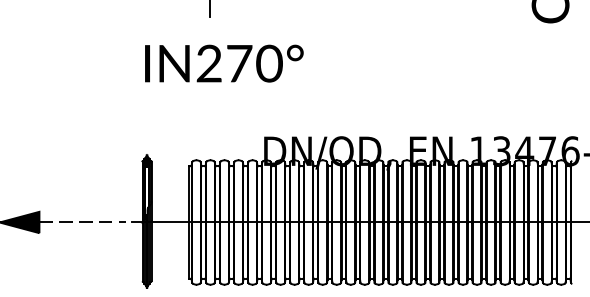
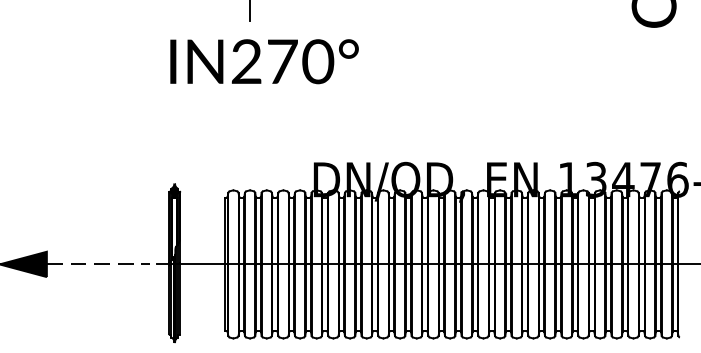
text: (224, 63) -> (264, 61), moved

